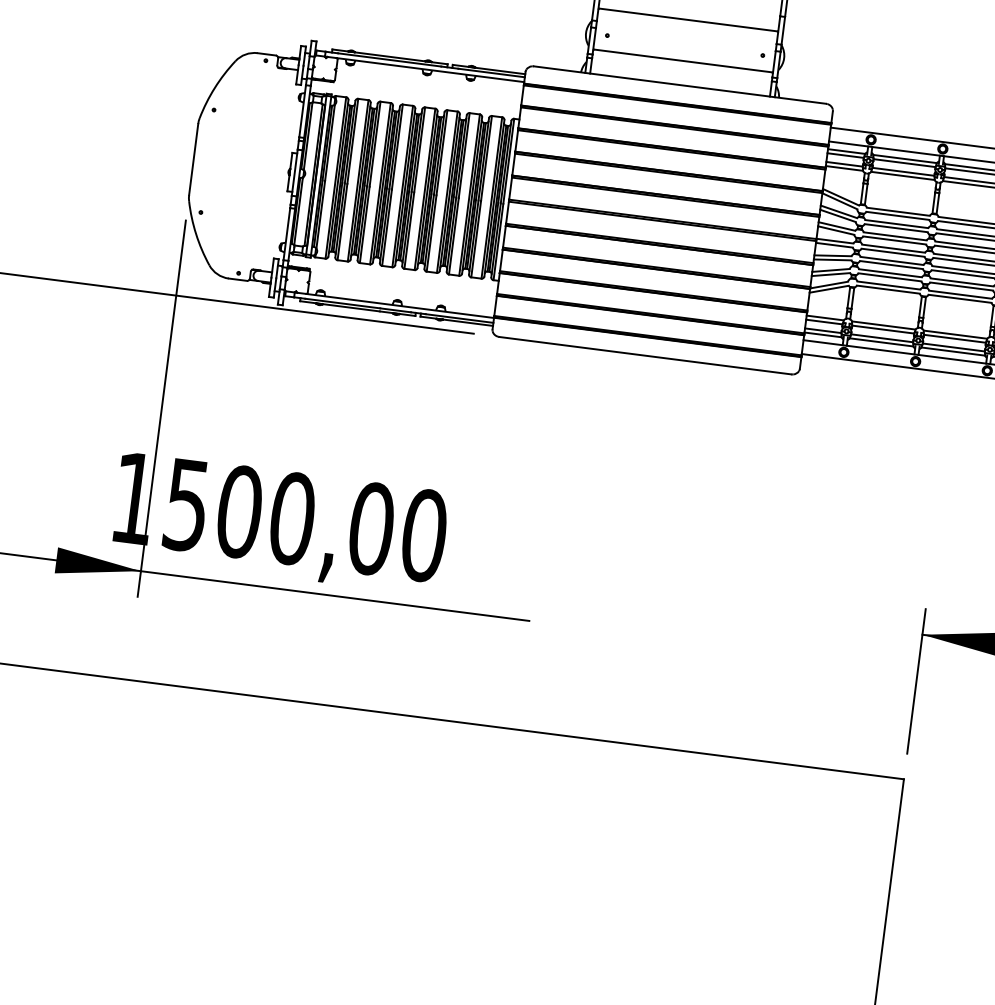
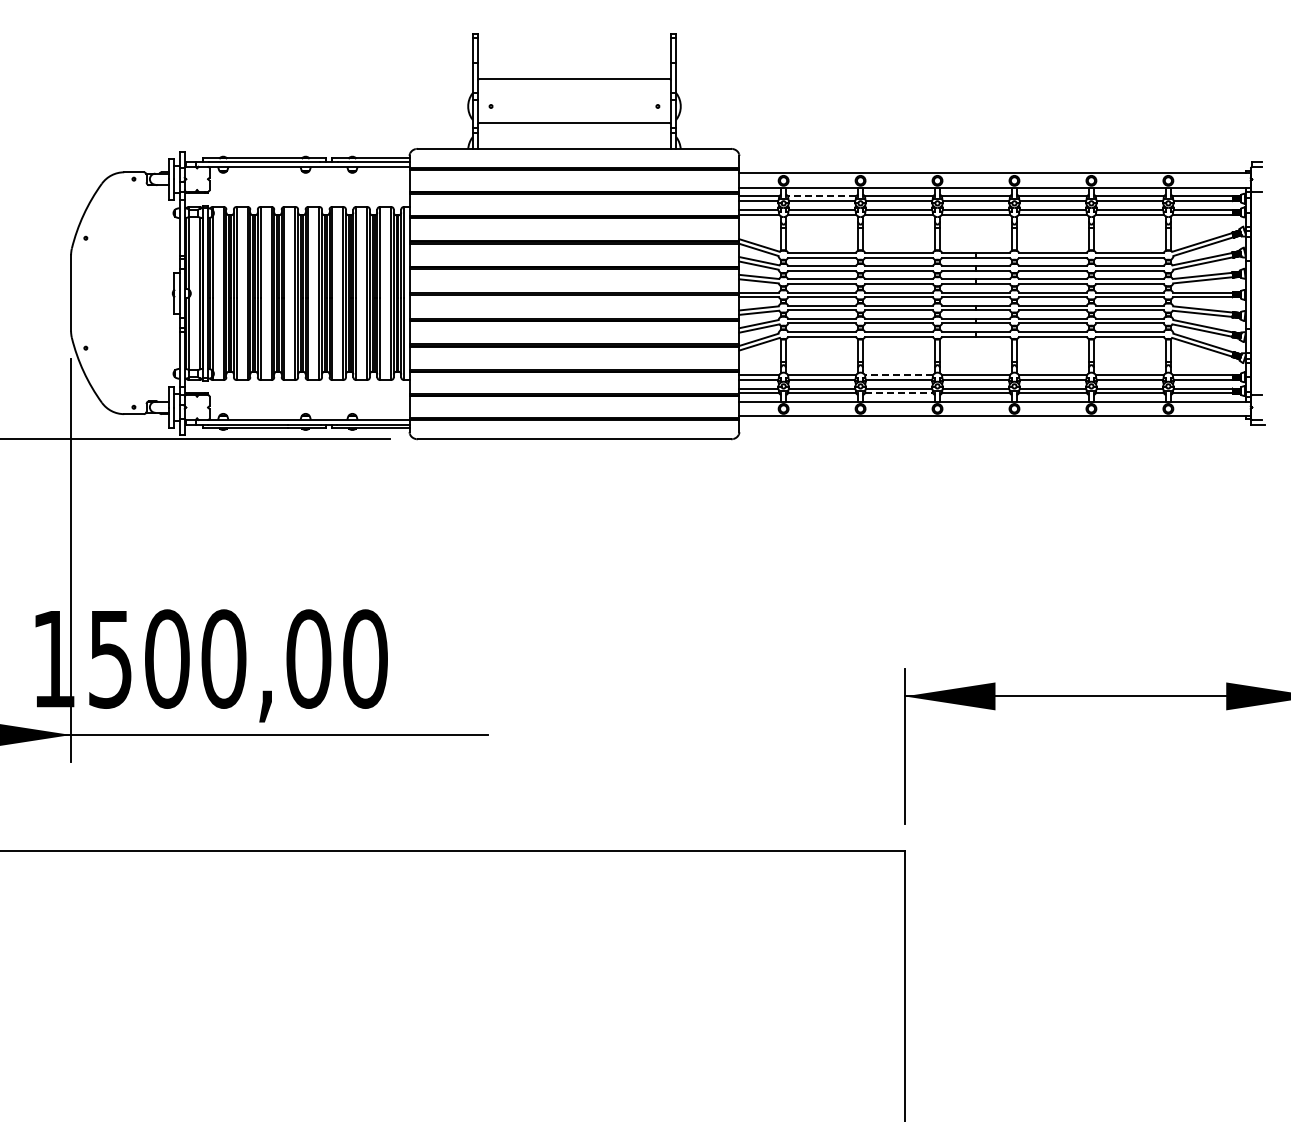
line: (904, 158) -> (821, 196), solid -> dashed
line: (954, 334) -> (898, 375), solid -> dashed
line: (953, 351) -> (899, 393), solid -> dashed

